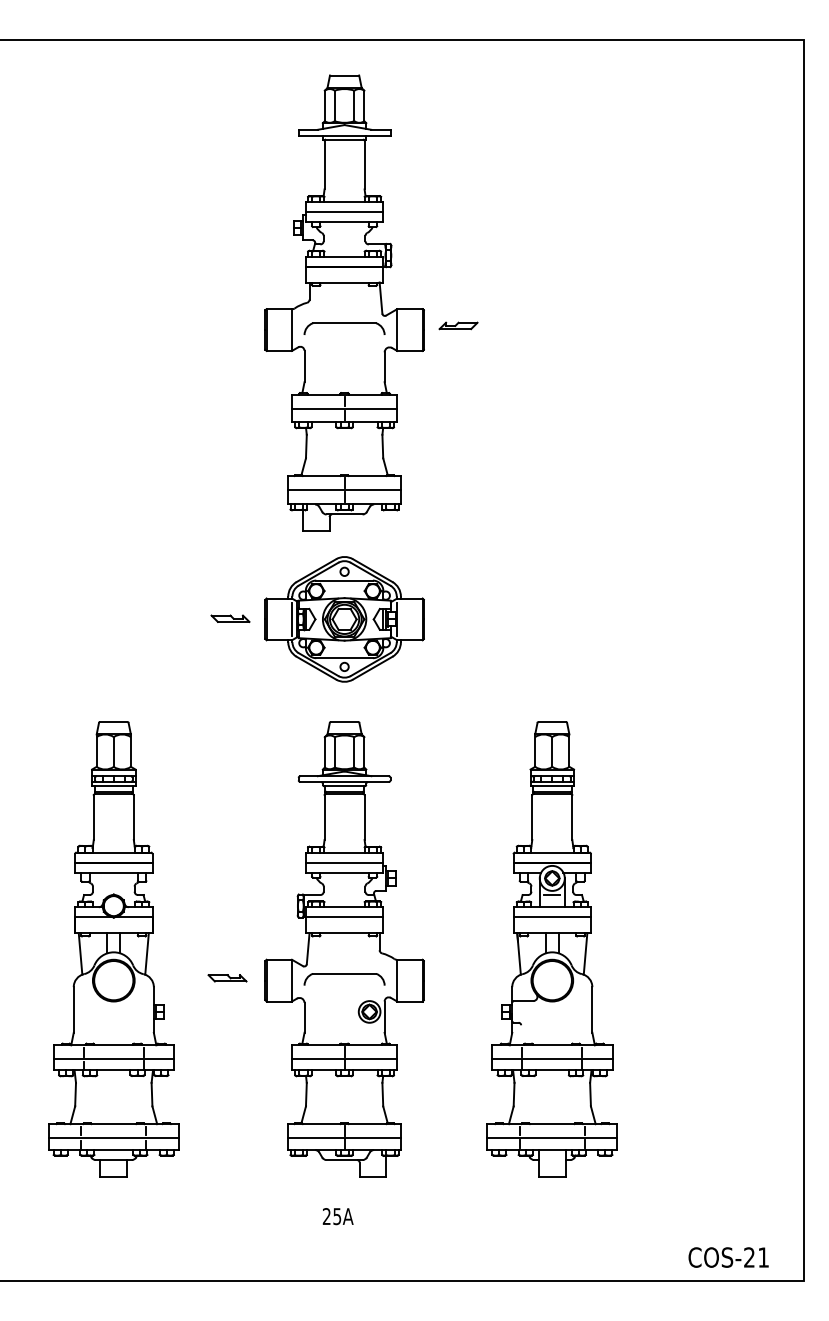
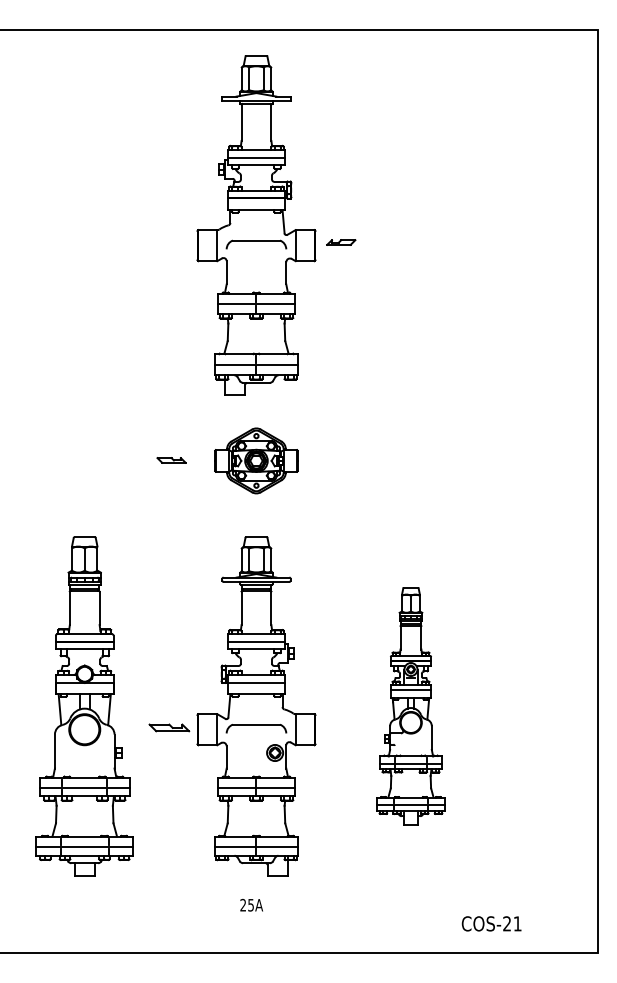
part: (344, 619) -> (256, 460), size x0.7
part: (551, 949) -> (410, 706), size x0.7
part: (227, 978) -> (169, 728), size x1.4
text: (728, 1257) -> (491, 923), moved

